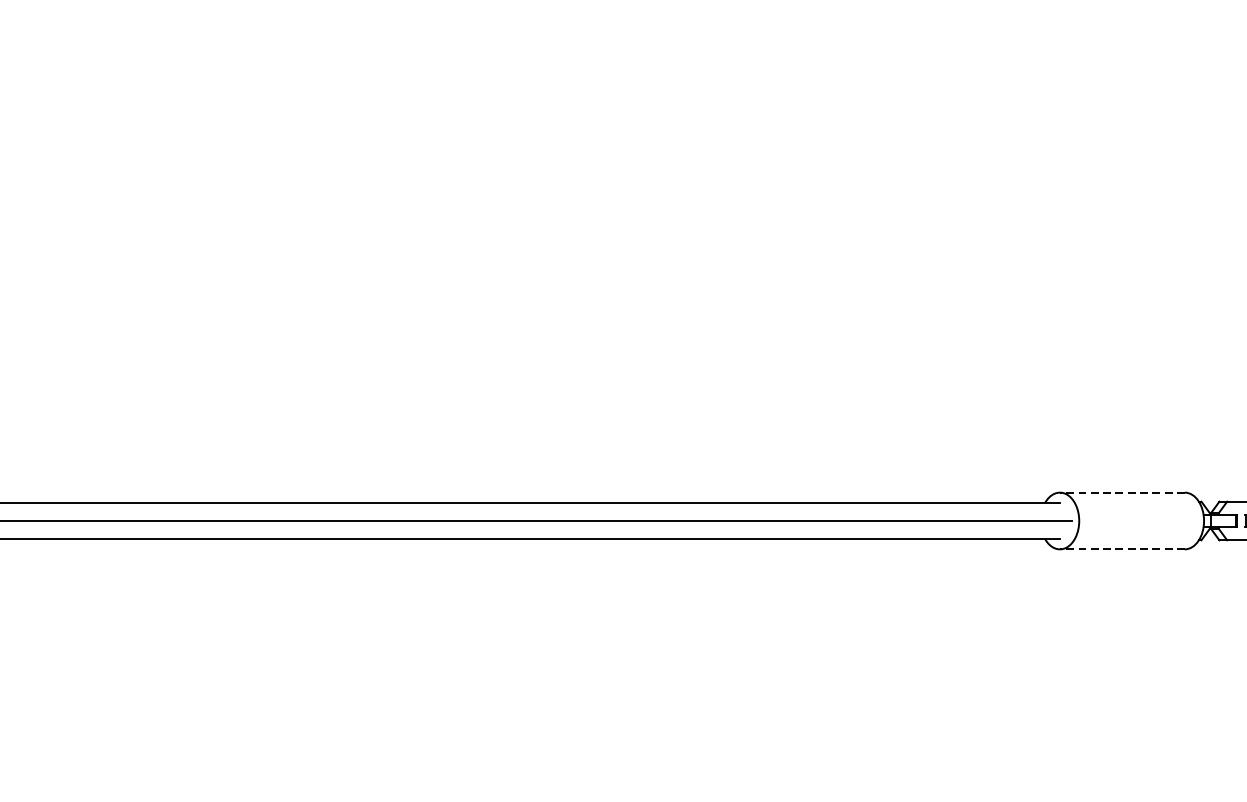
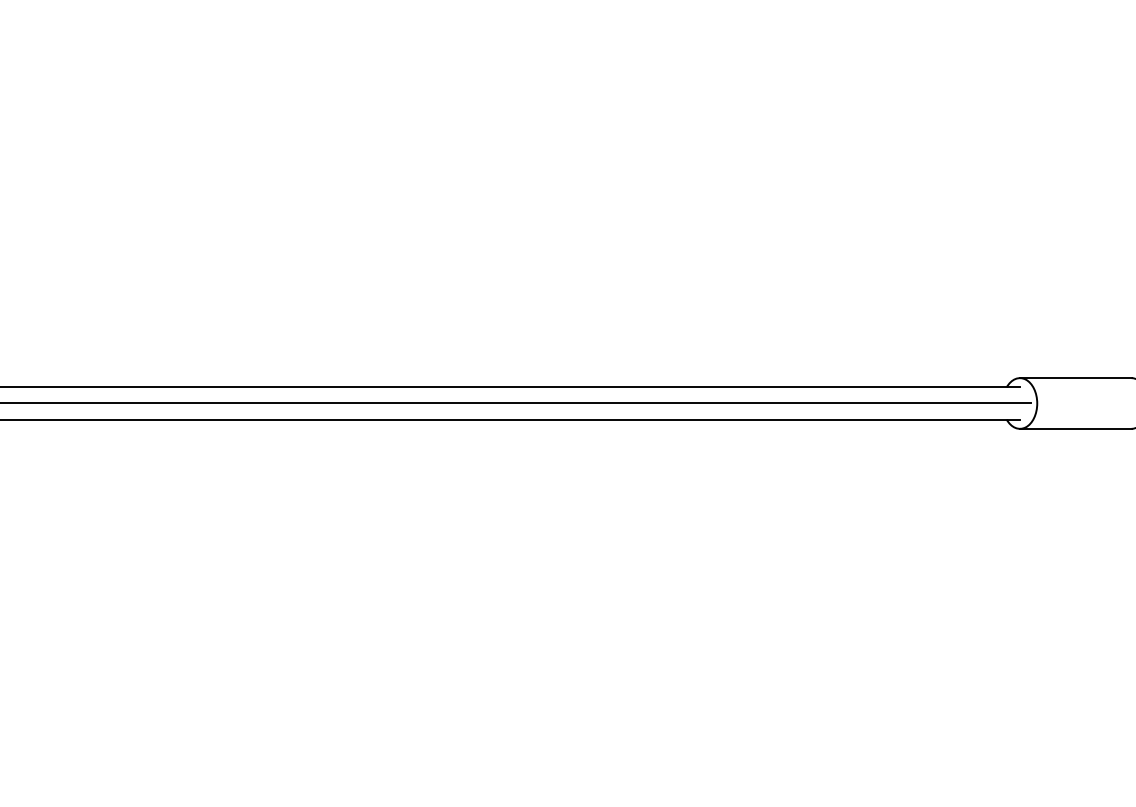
line: (1122, 493) -> (1075, 378), dashed -> solid
line: (1122, 548) -> (1075, 428), dashed -> solid

